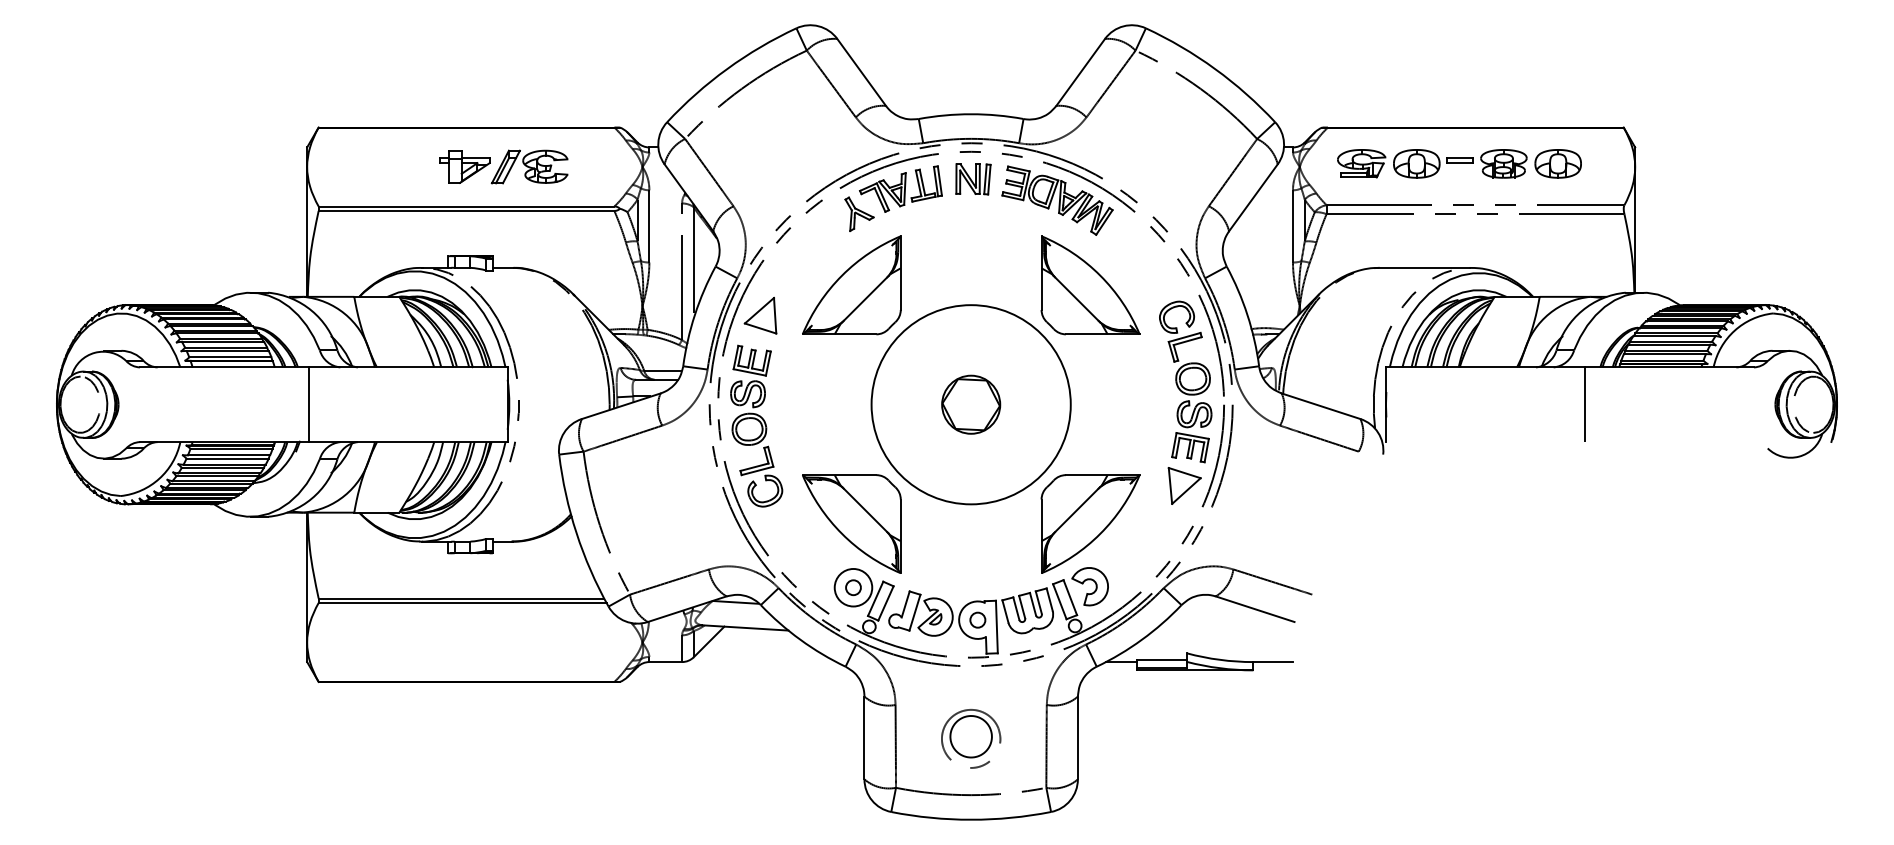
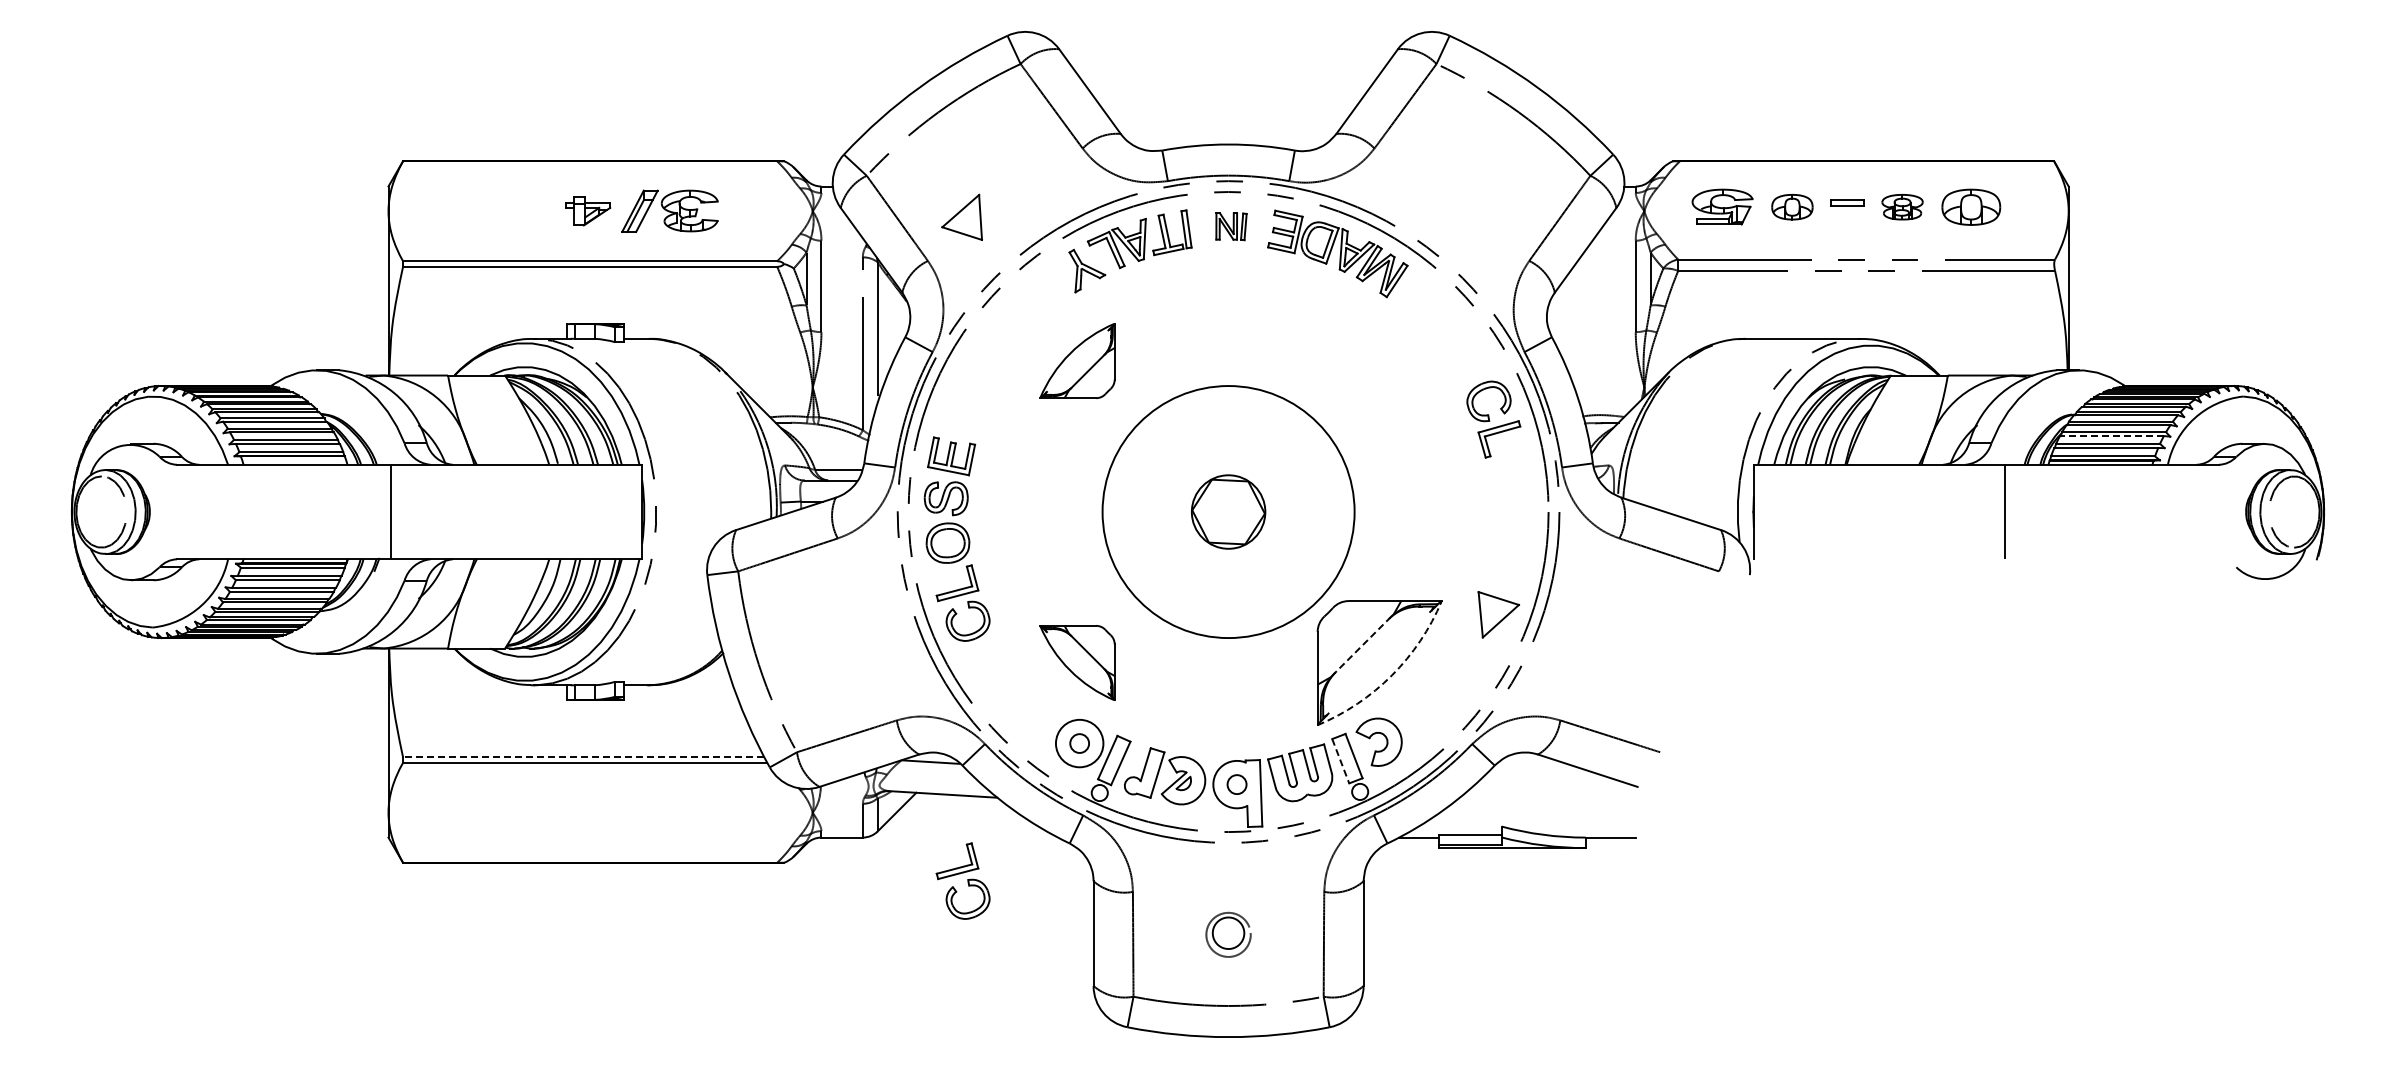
part: (1416, 163) -> (1792, 206), size x0.7
part: (1503, 163) -> (1902, 206), size x0.7
part: (465, 167) -> (588, 211), size x0.7
part: (973, 179) -> (1231, 226), size x0.7
part: (851, 284) -> (1077, 360), size x0.6
part: (1090, 284) -> (1379, 360), removed
part: (760, 315) -> (961, 216), moved
line: (1669, 345) -> (2111, 436), solid -> dashed
part: (1191, 412) -> (1507, 521), removed
line: (1077, 510) -> (1362, 645), solid -> dashed
part: (851, 523) -> (1077, 662), size x0.6
arc: (1099, 533) -> (1391, 675), solid -> dashed
line: (461, 598) -> (583, 757), solid -> dashed
line: (1059, 601) -> (1340, 761), solid -> dashed
part: (760, 695) -> (962, 880), added
part: (971, 738) -> (1228, 934), size x0.6

